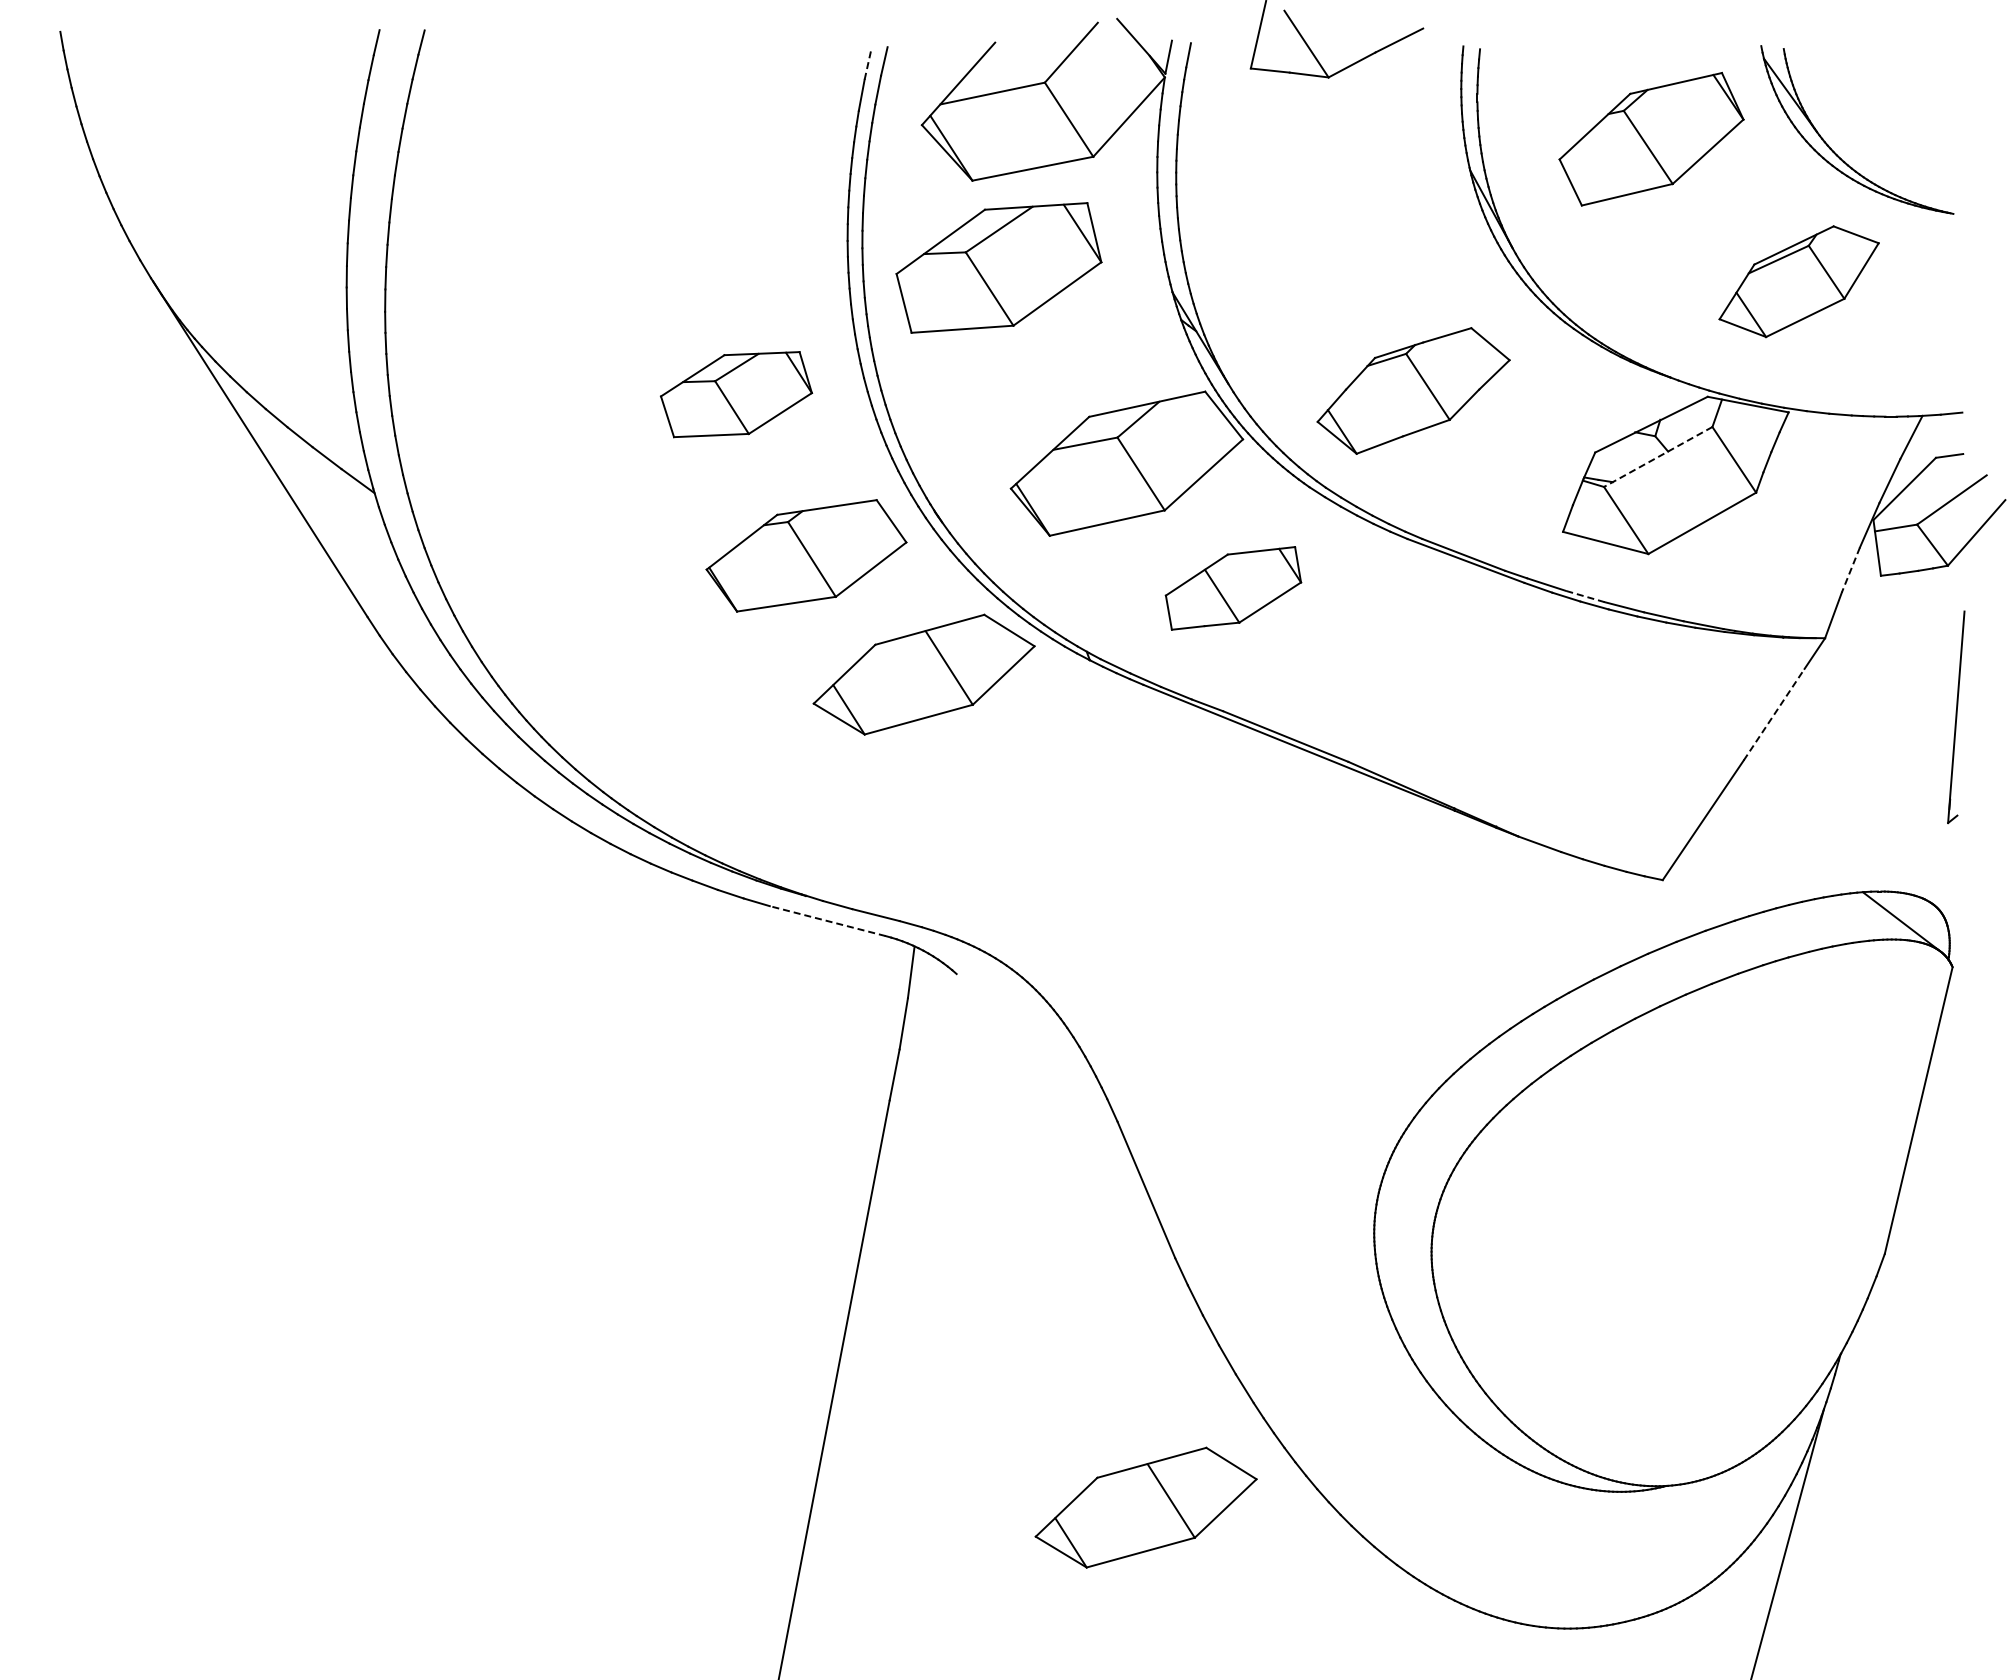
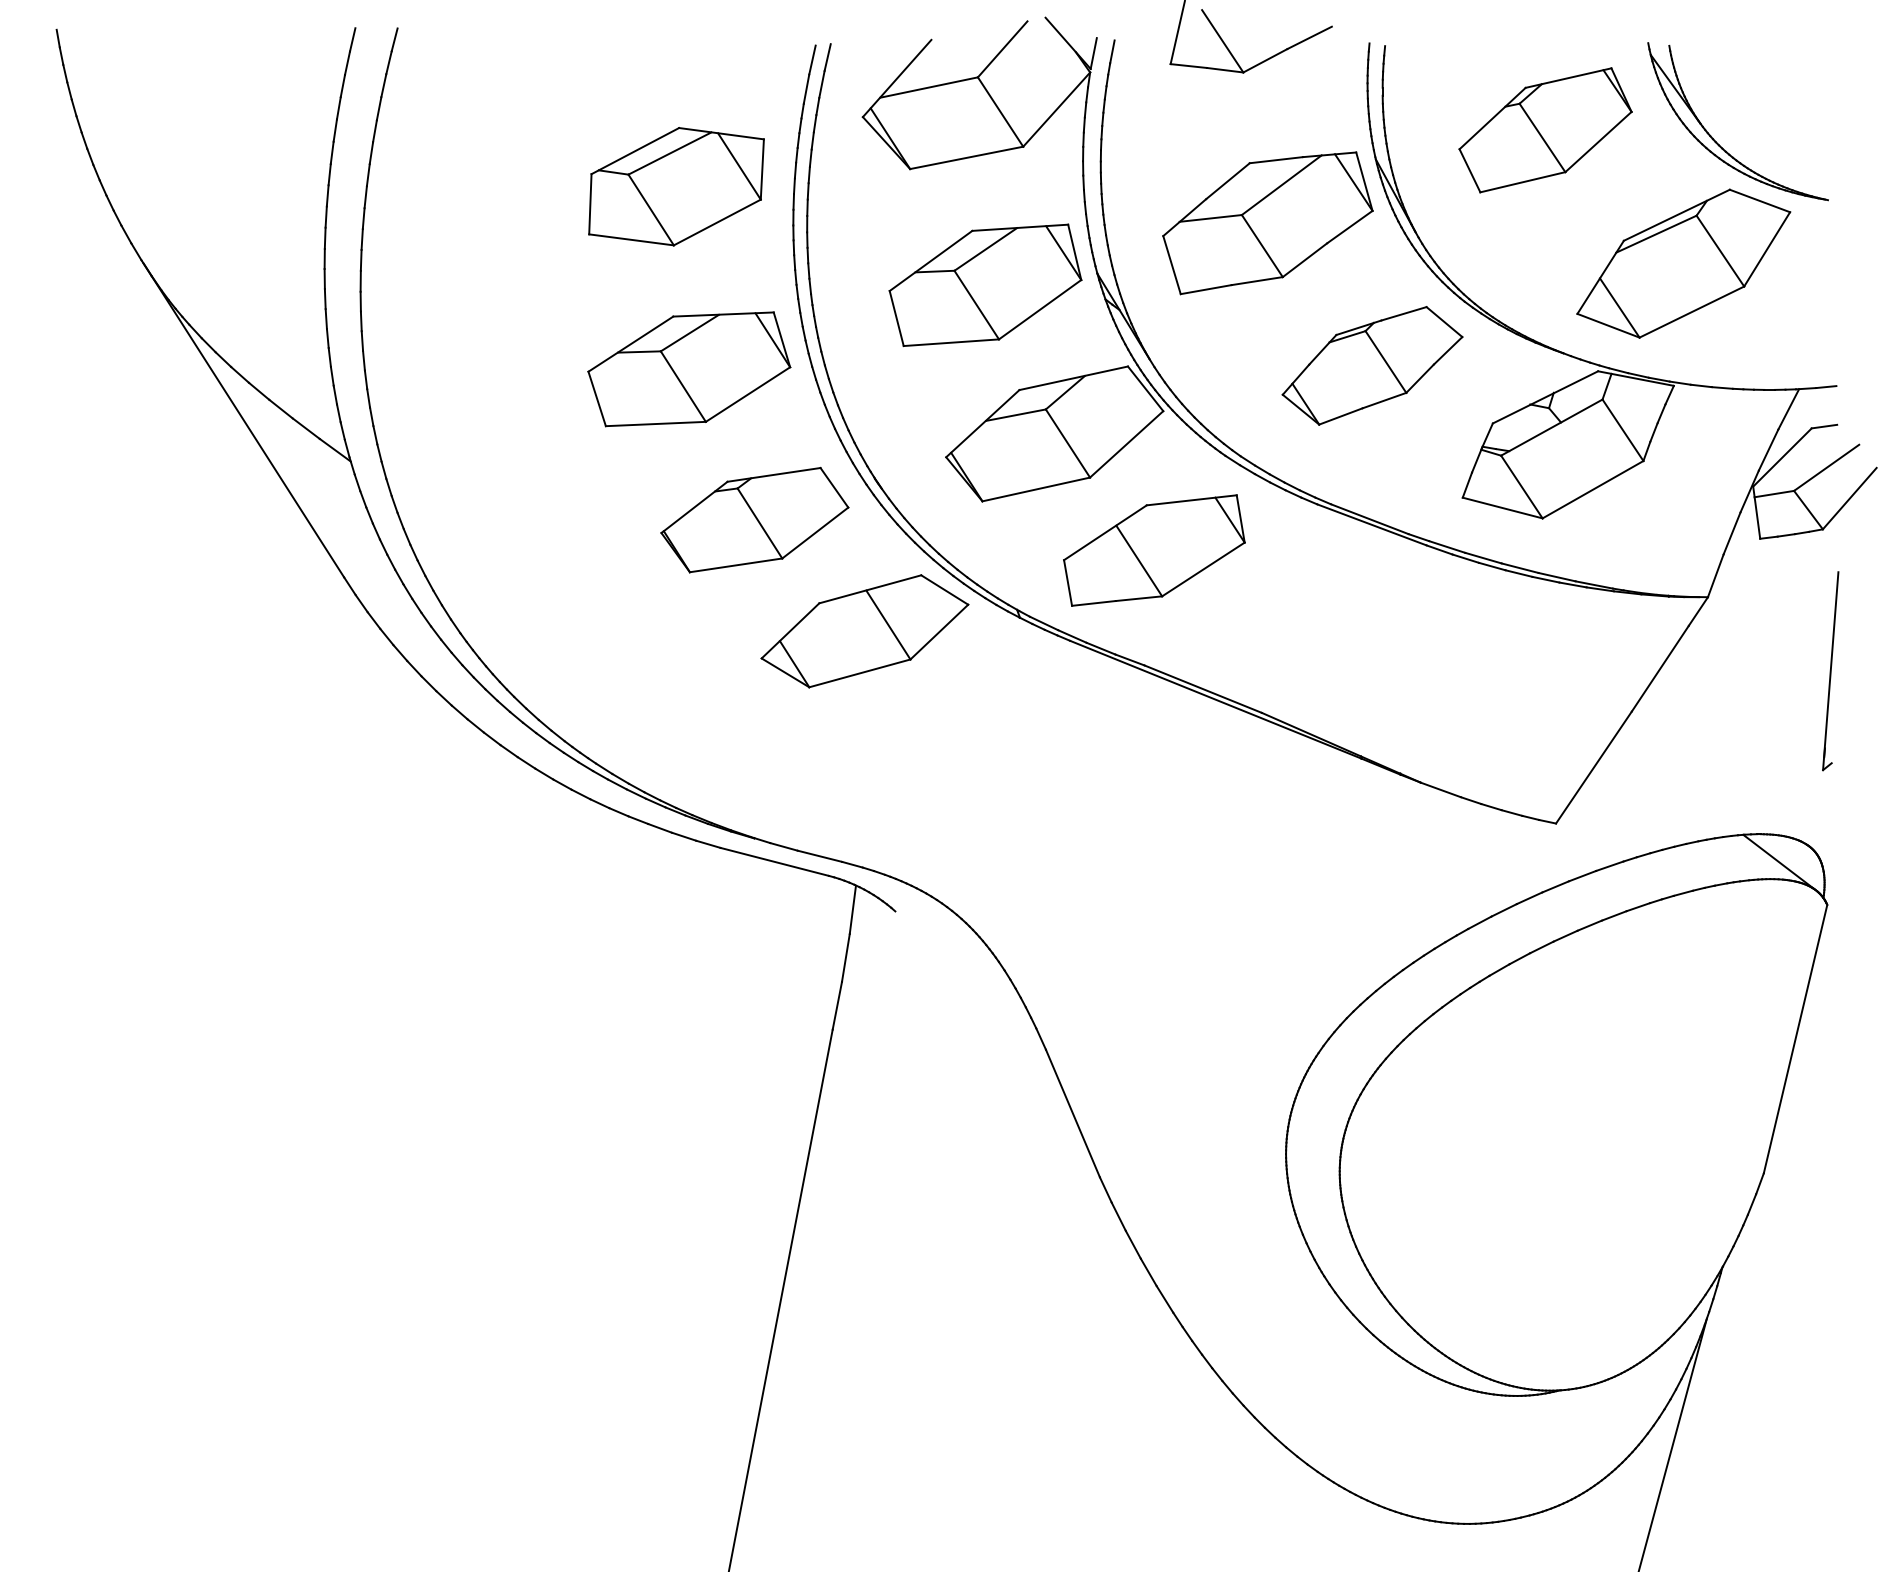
line: (868, 64) -> (812, 60), dashed -> solid
part: (722, 199) -> (676, 186), added
part: (1354, 238) -> (1267, 223), added
part: (998, 267) -> (985, 284), moved
part: (1798, 281) -> (1683, 263), size x1.43
part: (1413, 390) -> (1372, 365), moved
part: (736, 394) -> (689, 369), size x1.43
line: (1658, 456) -> (1552, 427), dashed -> solid
line: (1850, 570) -> (1731, 533), dashed -> solid
part: (1233, 588) -> (1154, 550), size x1.43
line: (1584, 596) -> (1482, 558), dashed -> solid
line: (1774, 714) -> (1660, 668), dashed -> solid
line: (827, 921) -> (774, 862), dashed -> solid
part: (1145, 1507) -> (1072, 1410), removed

